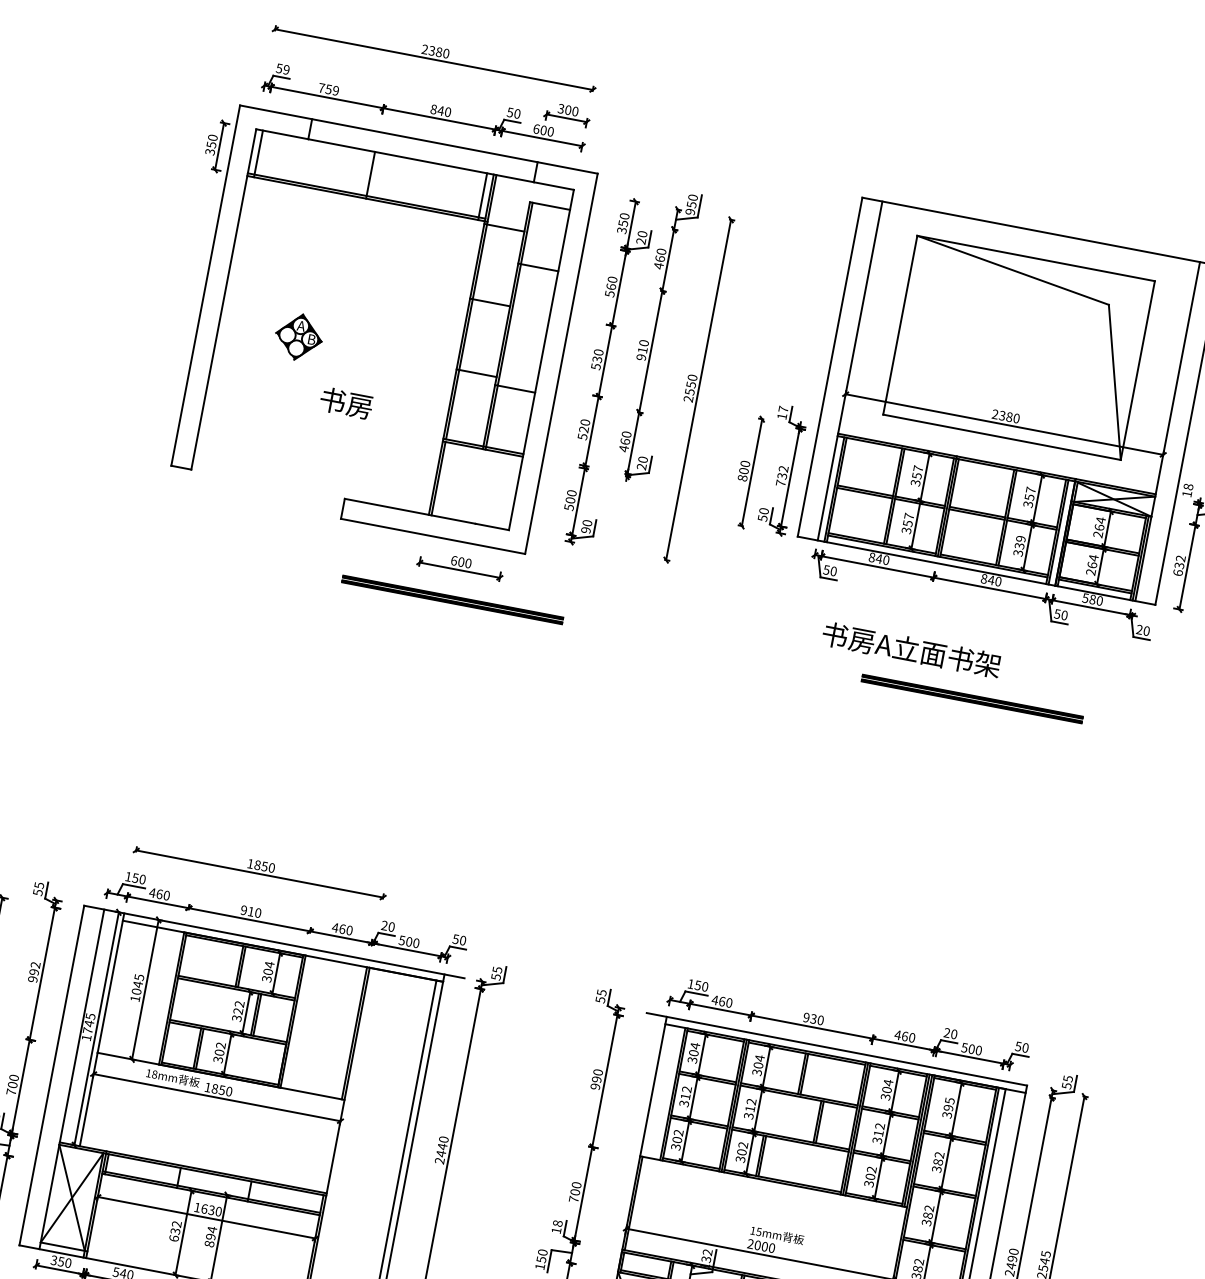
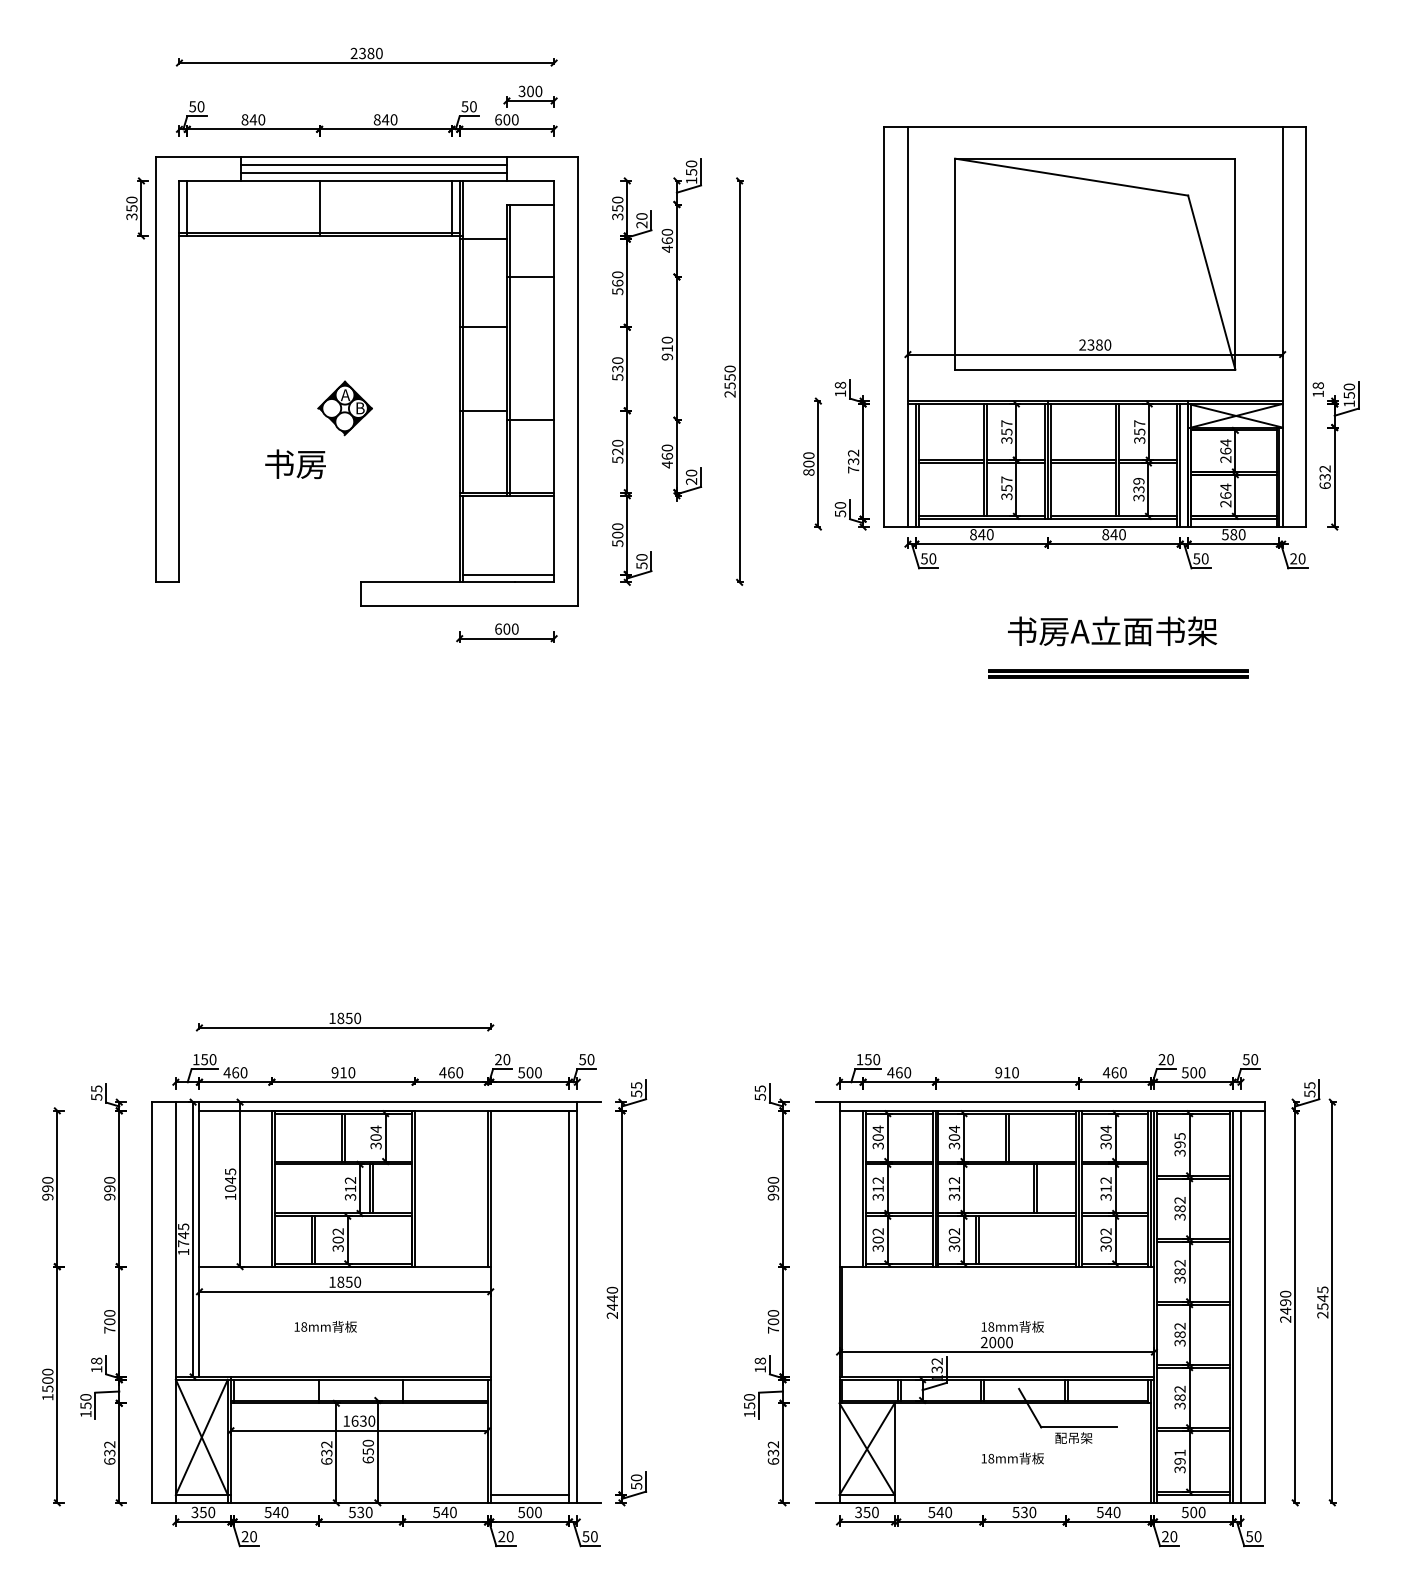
text: (286, 69) -> (200, 106), 59 -> 50
text: (328, 89) -> (253, 119), 759 -> 840
line: (423, 147) -> (373, 165), added
line: (421, 154) -> (373, 173), added
text: (690, 211) -> (691, 180), 950 -> 150
part: (298, 337) -> (344, 408), moved
text: (346, 403) -> (295, 464), moved
text: (783, 408) -> (840, 384), 17 -> 18
line: (471, 516) -> (508, 574), added
text: (585, 529) -> (641, 565), 90 -> 50
part: (452, 599) -> (505, 673), removed
text: (911, 650) -> (1112, 631), moved
text: (35, 965) -> (109, 1180), 992 -> 990
text: (237, 1010) -> (349, 1188), 322 -> 312
text: (813, 1018) -> (1006, 1072), 930 -> 910
text: (172, 1077) -> (325, 1326), moved
text: (759, 1231) -> (991, 1326), 15mm -> 18mm
text: (210, 1236) -> (367, 1451), 894 -> 650

